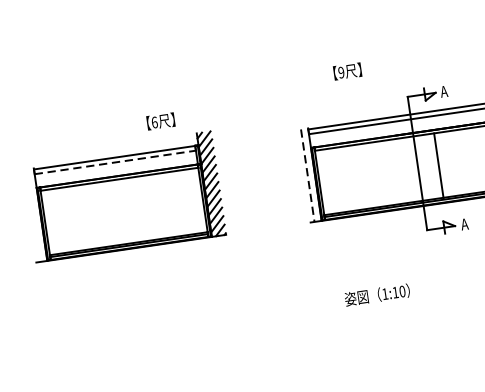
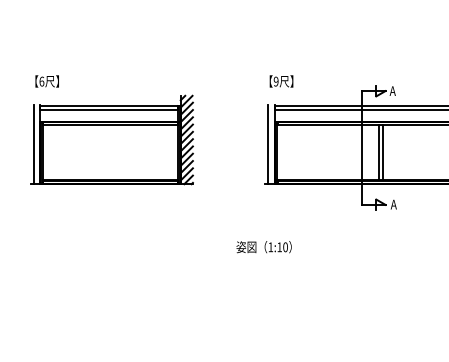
text: (347, 71) -> (281, 81), moved
text: (160, 121) -> (46, 81), moved
line: (115, 162) -> (109, 110), dashed -> solid
line: (443, 165) -> (383, 152), added
line: (307, 175) -> (268, 144), dashed -> solid
line: (33, 215) -> (34, 144), added
text: (376, 295) -> (263, 247), moved

